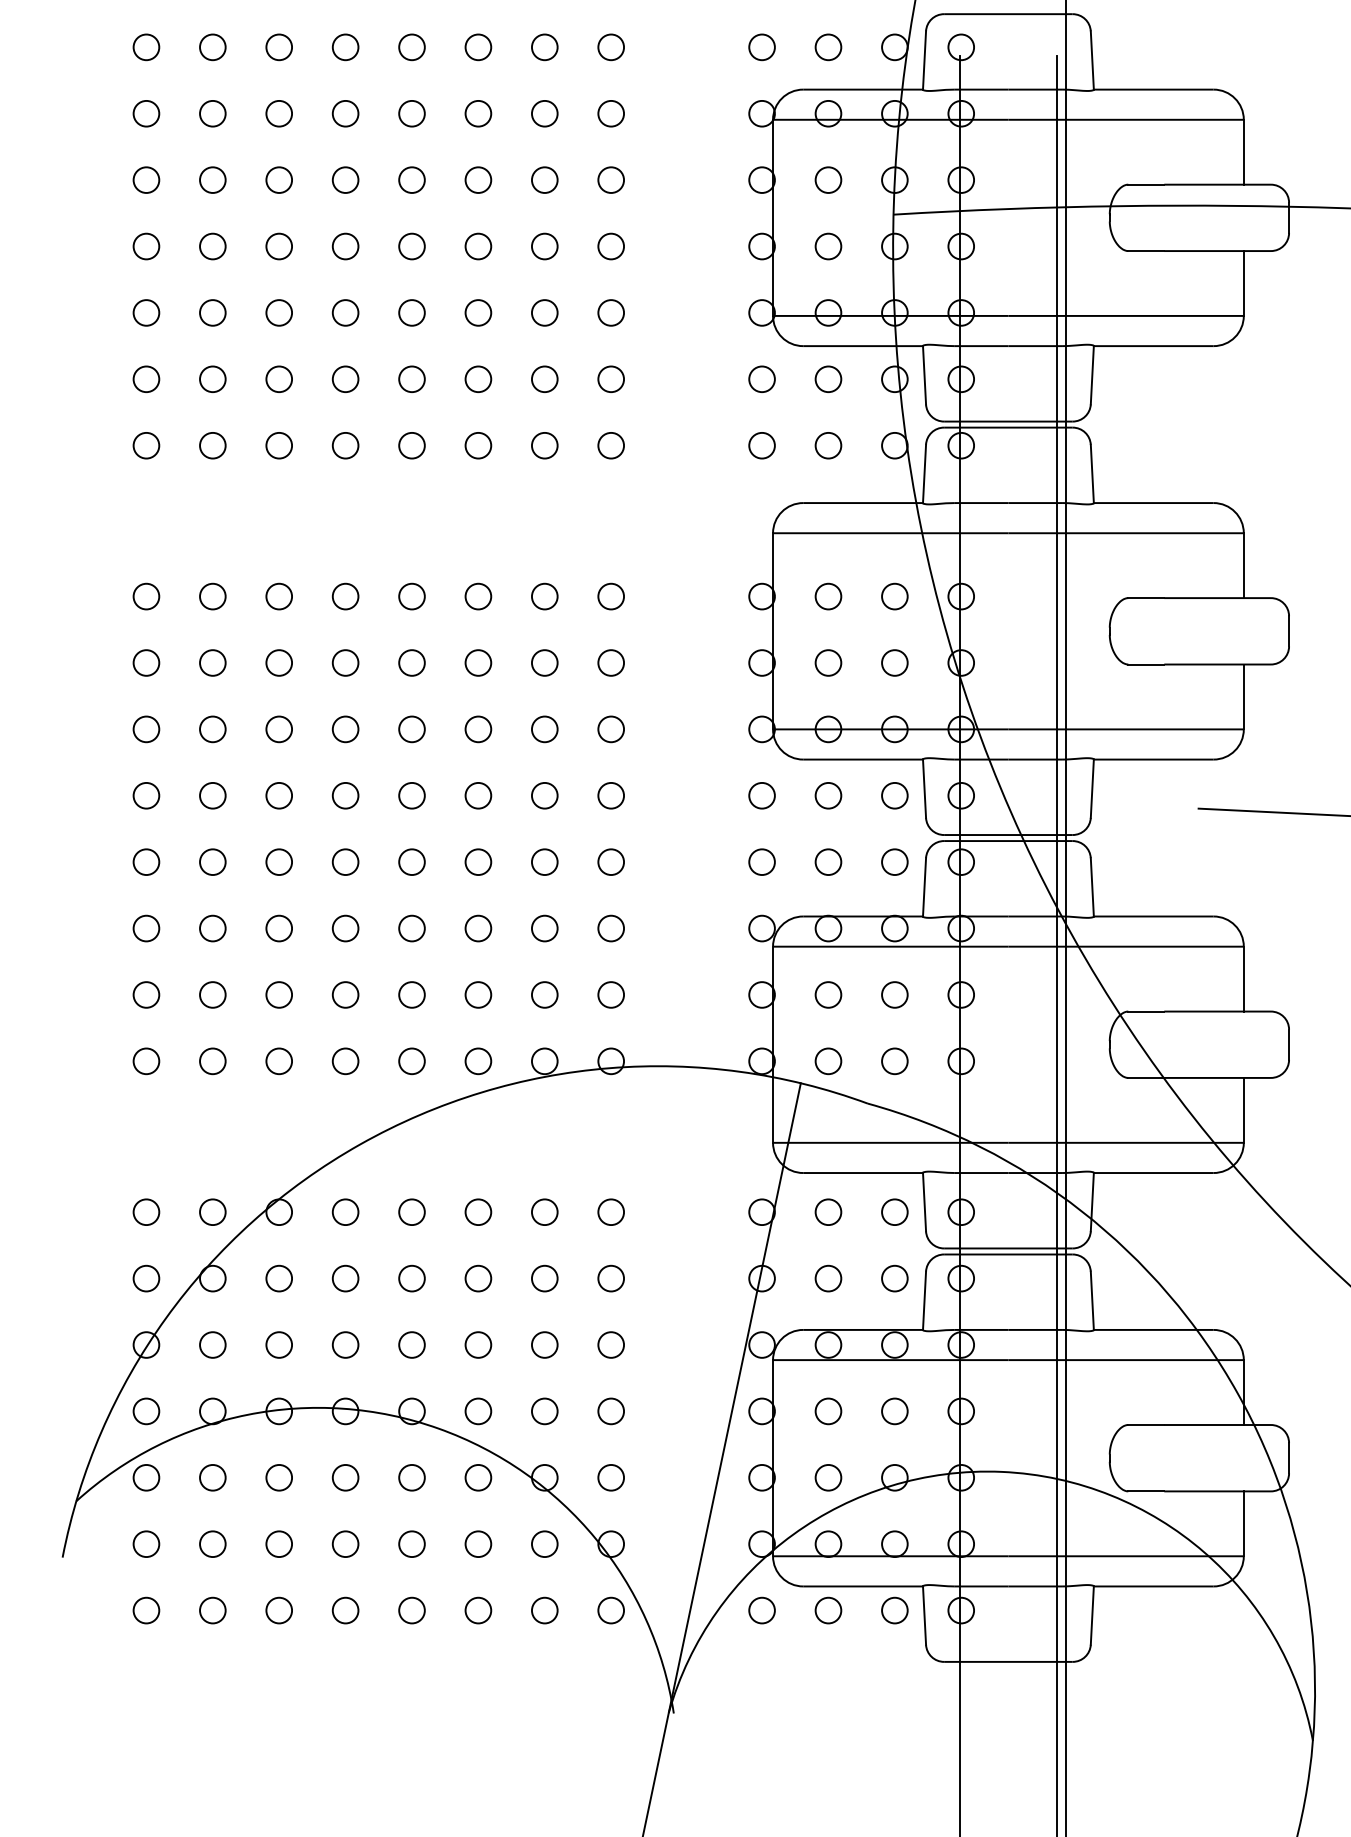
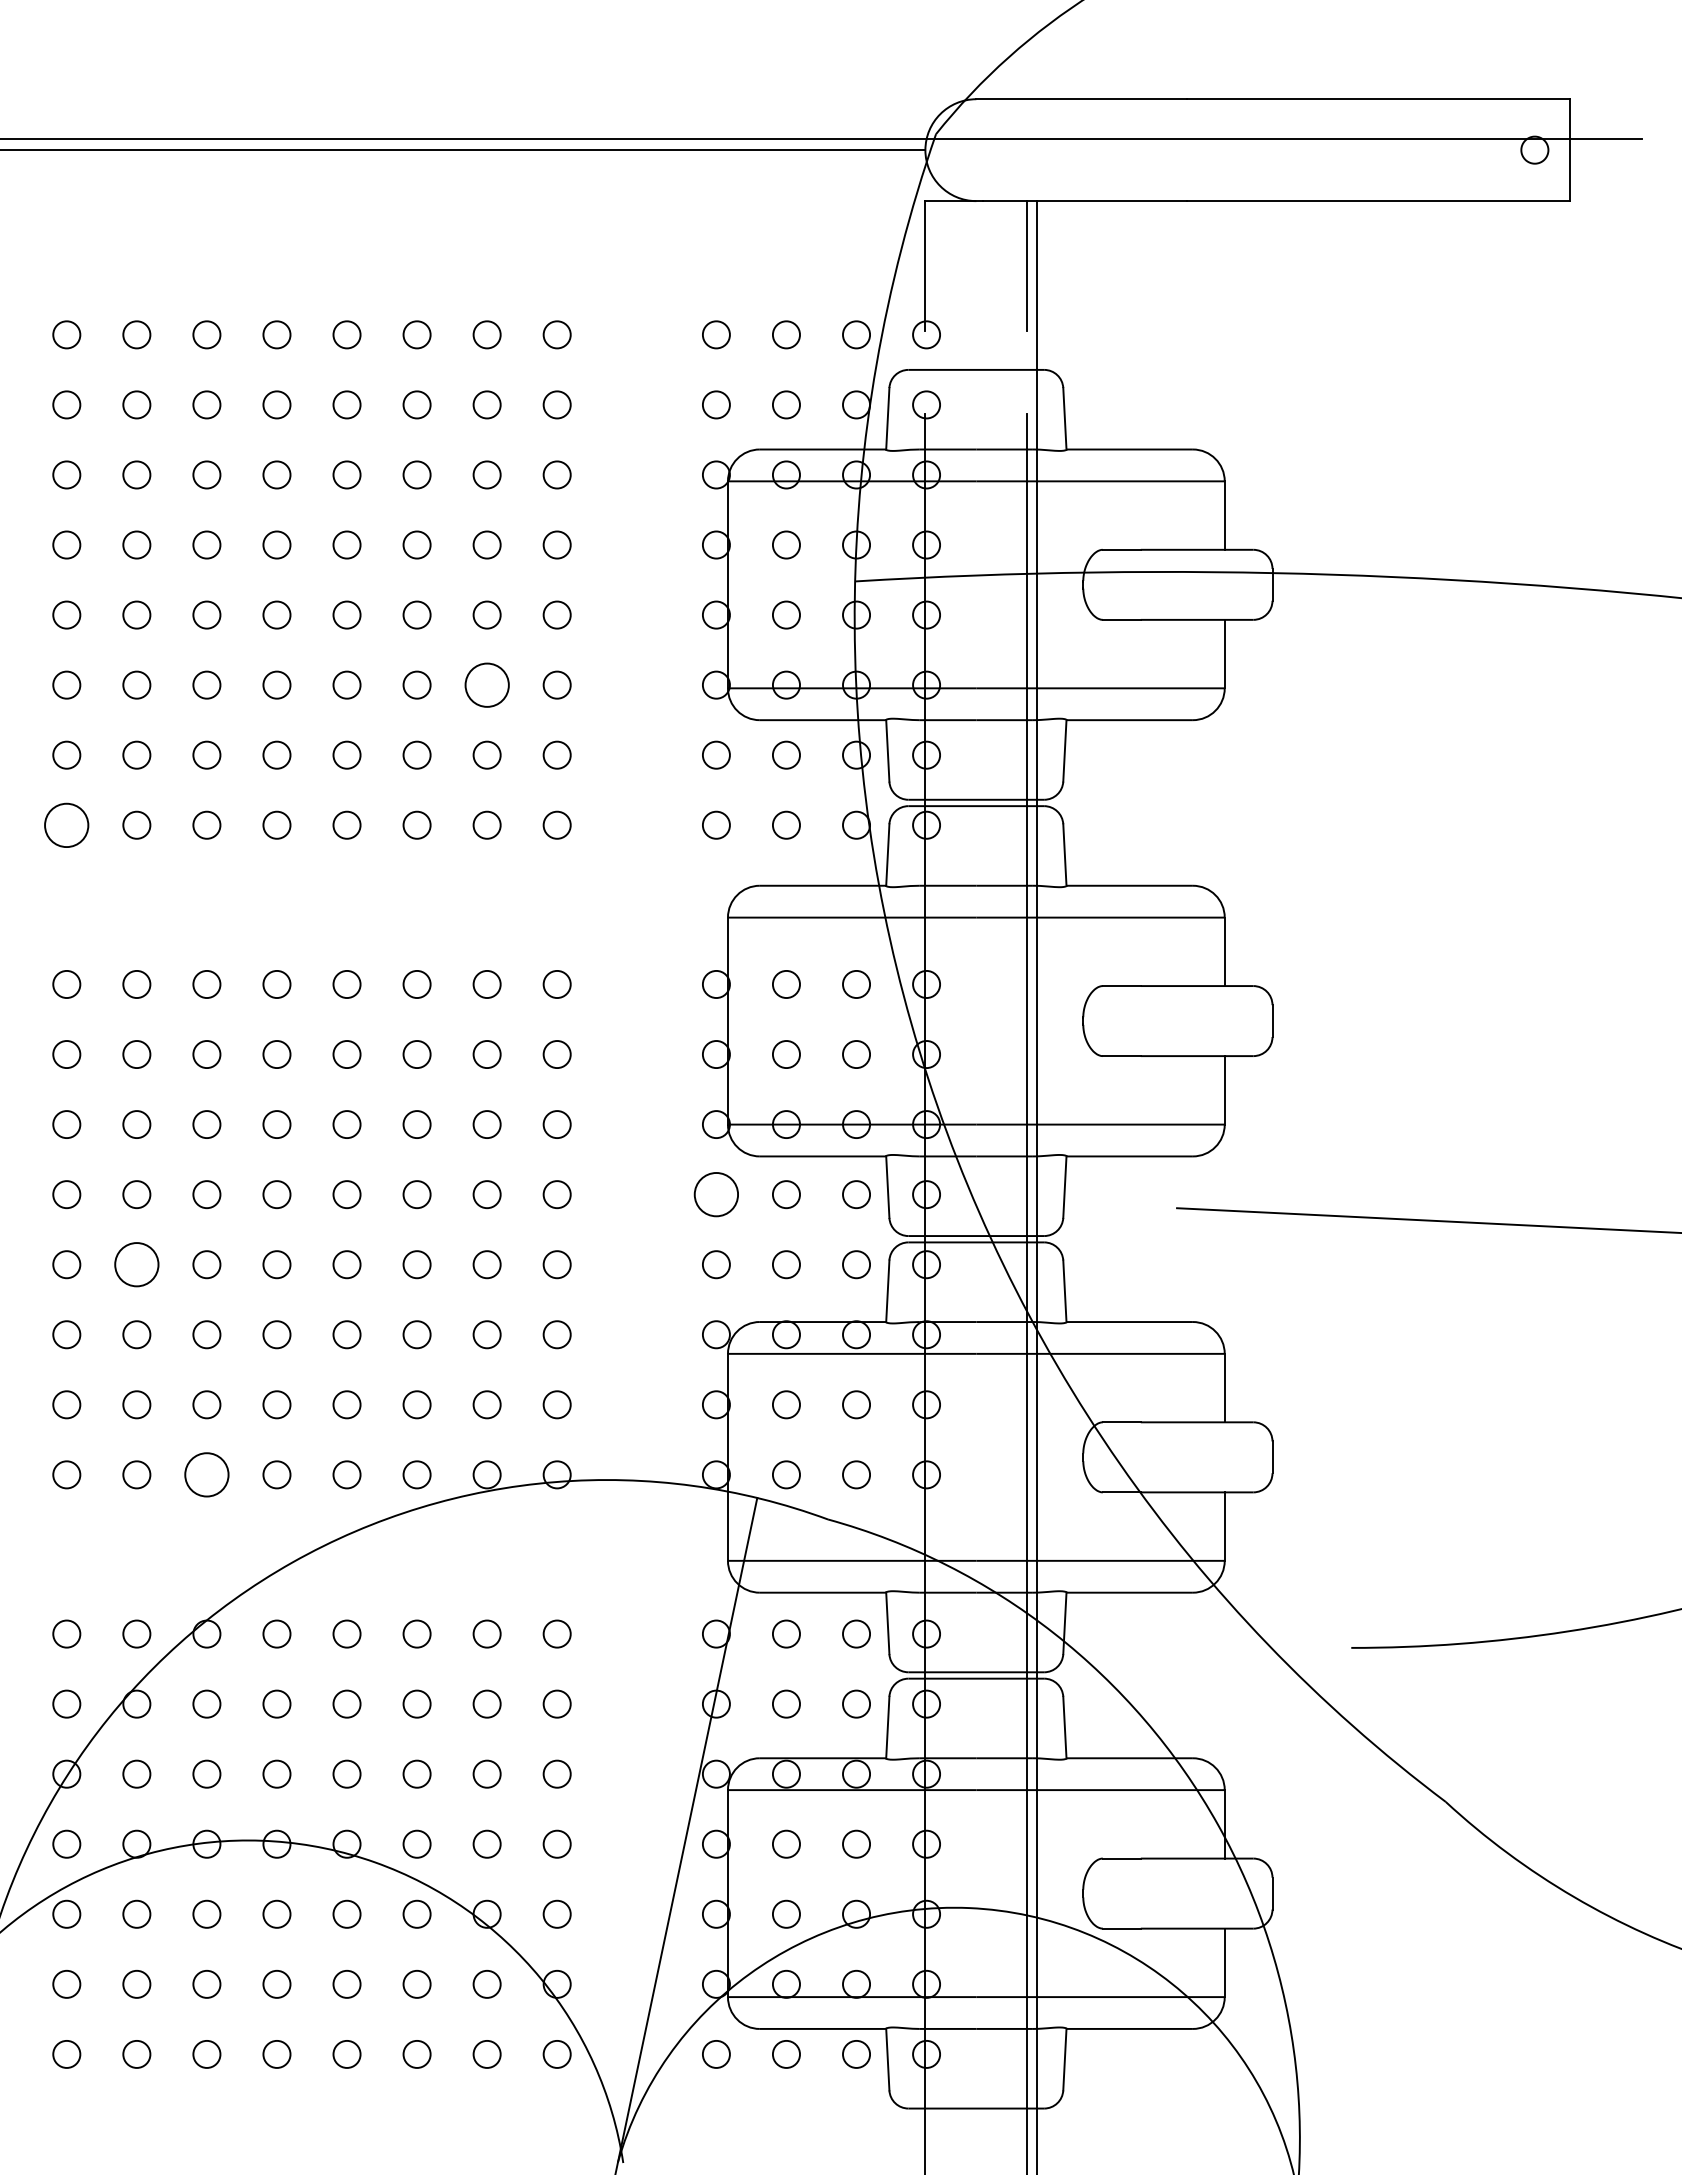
circle: (544, 312) -> (486, 684), size x1.6
circle: (146, 445) -> (66, 824), size x1.6
circle: (761, 795) -> (715, 1194), size x1.6
circle: (212, 861) -> (136, 1264), size x1.6
circle: (278, 1061) -> (206, 1474), size x1.6

